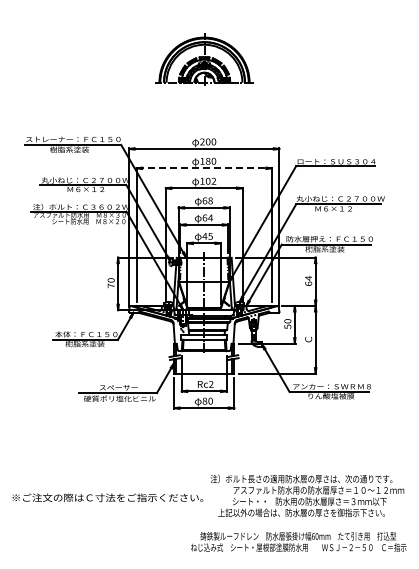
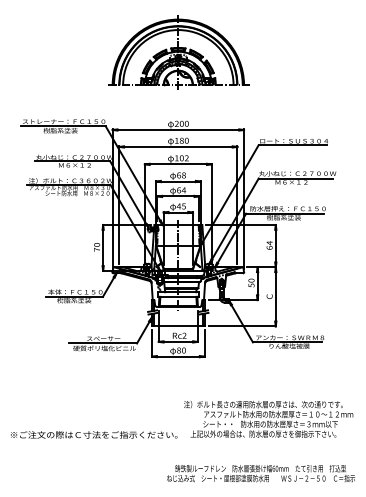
part: (204, 59) -> (178, 51), size x1.67
line: (204, 168) -> (178, 147), dashed -> solid
text: (307, 495) -> (268, 418), moved

